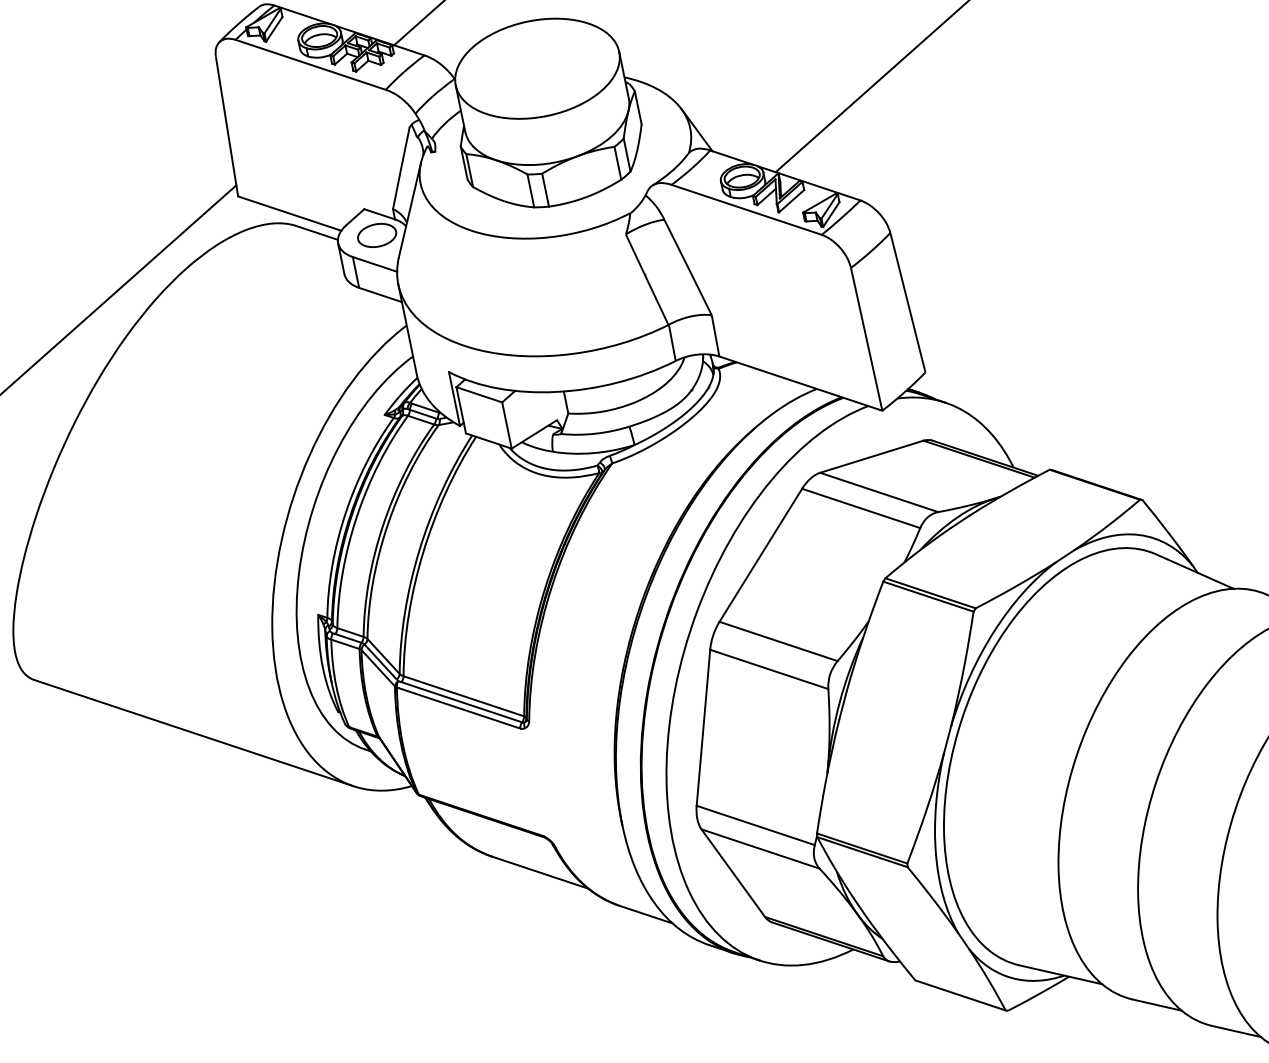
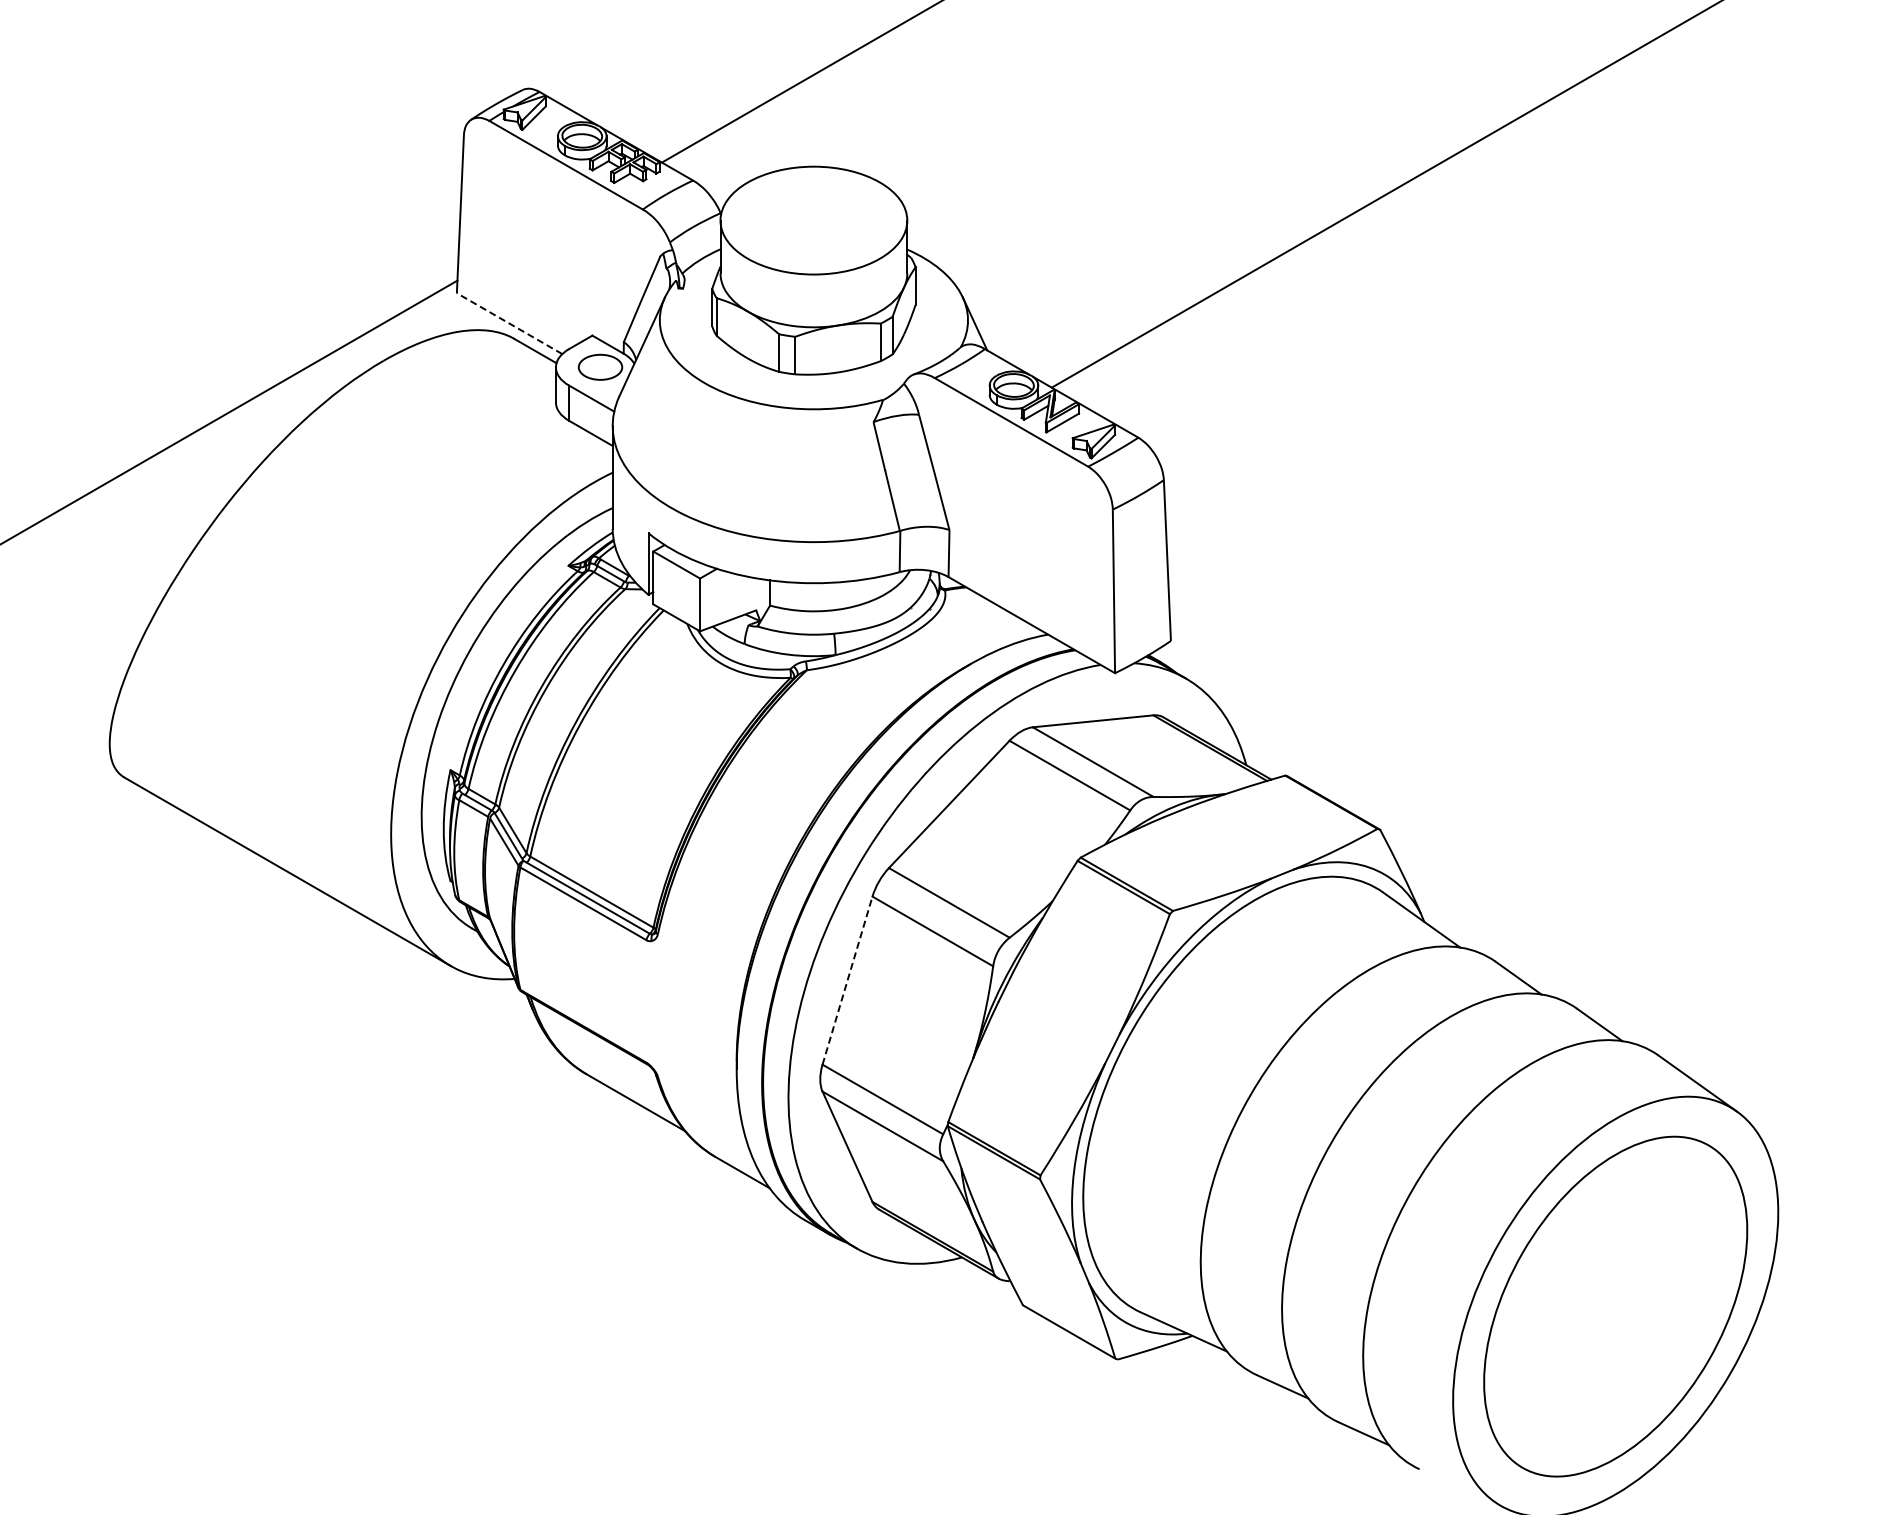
line: (289, 213) -> (509, 323), solid -> dashed
line: (703, 727) -> (847, 980), solid -> dashed

